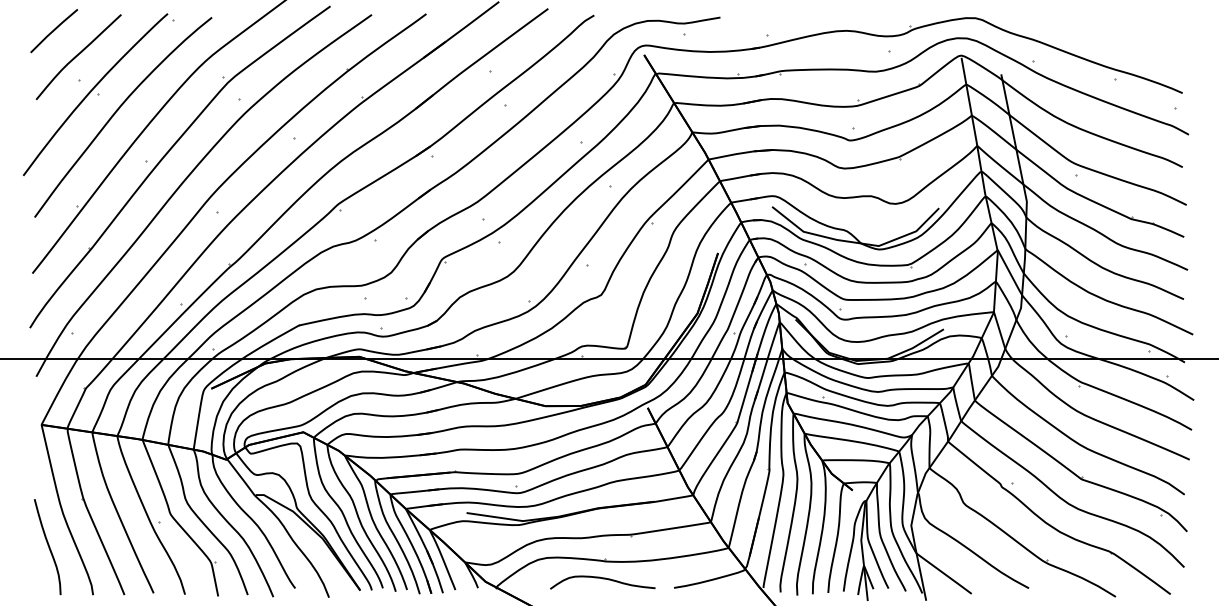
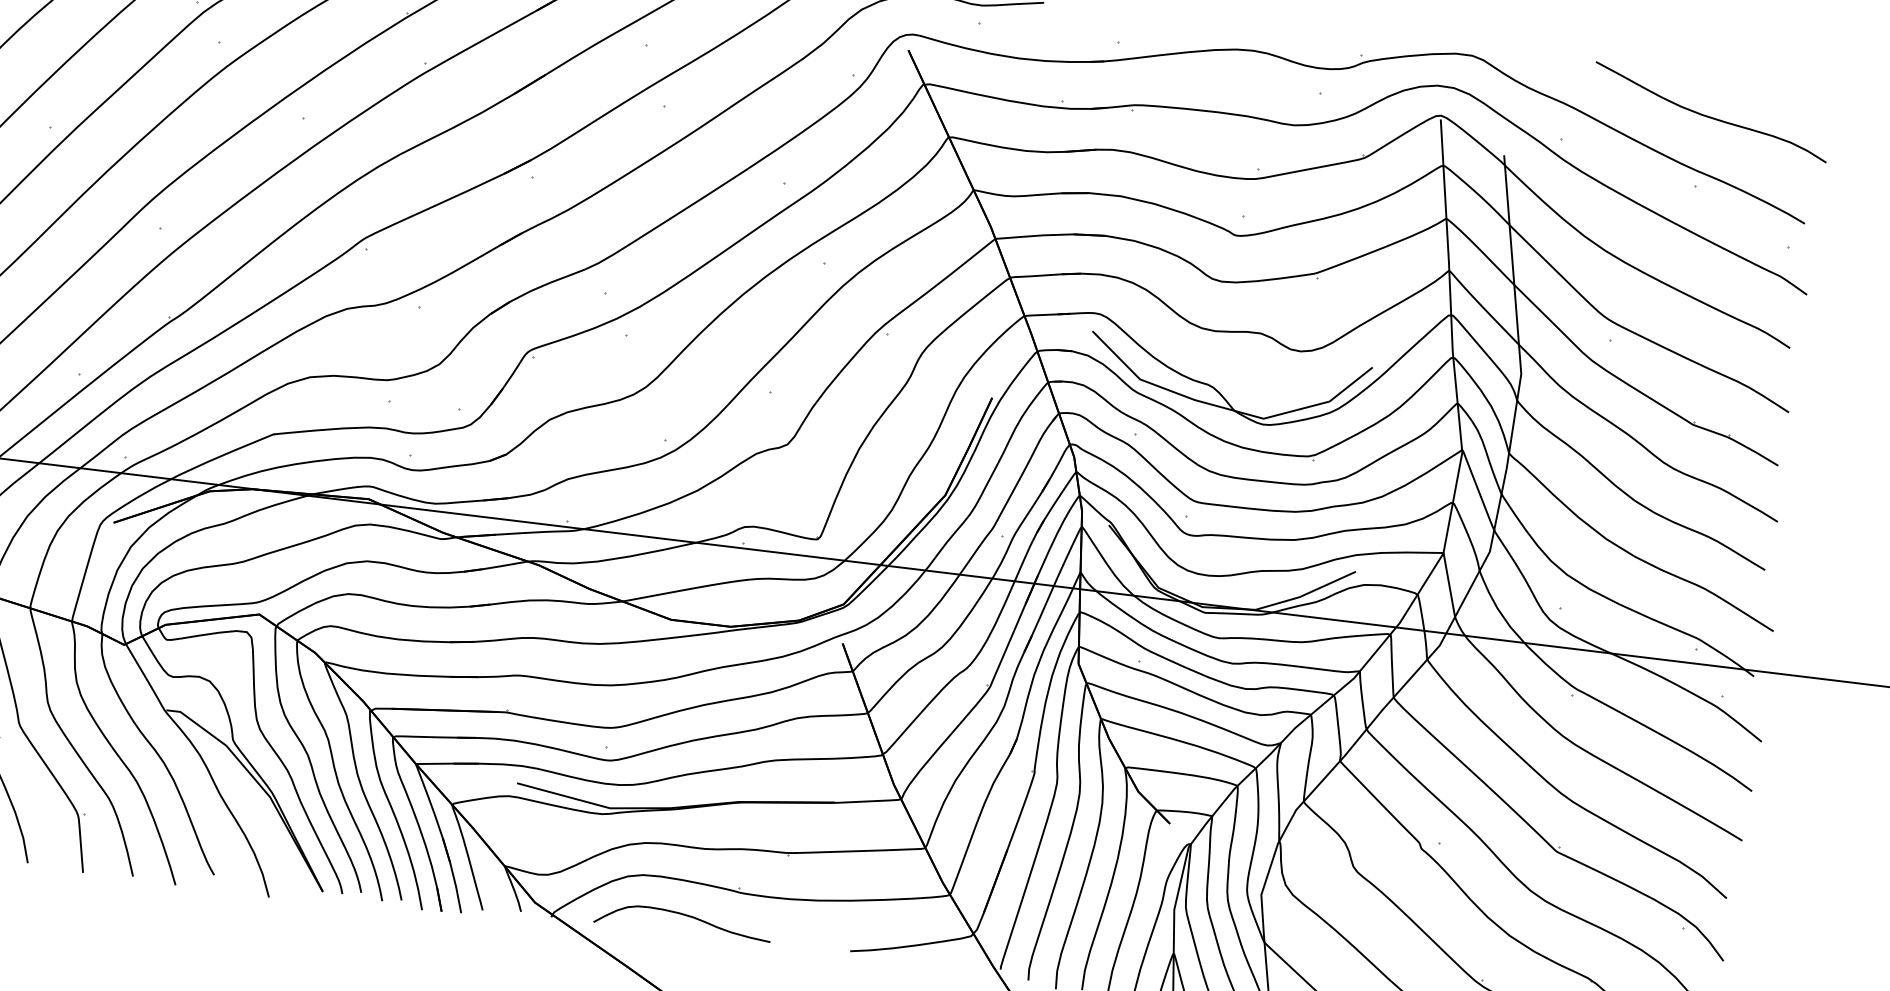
curve: (1119, 36) -> (1710, 115), added
curve: (602, 579) -> (683, 916), moved

